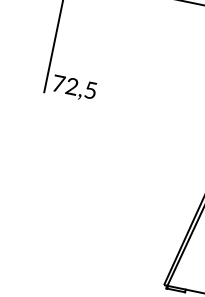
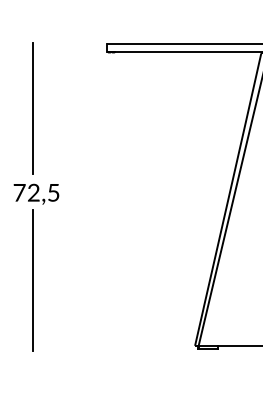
text: (74, 87) -> (36, 193), moved
line: (23, 192) -> (32, 280), added

